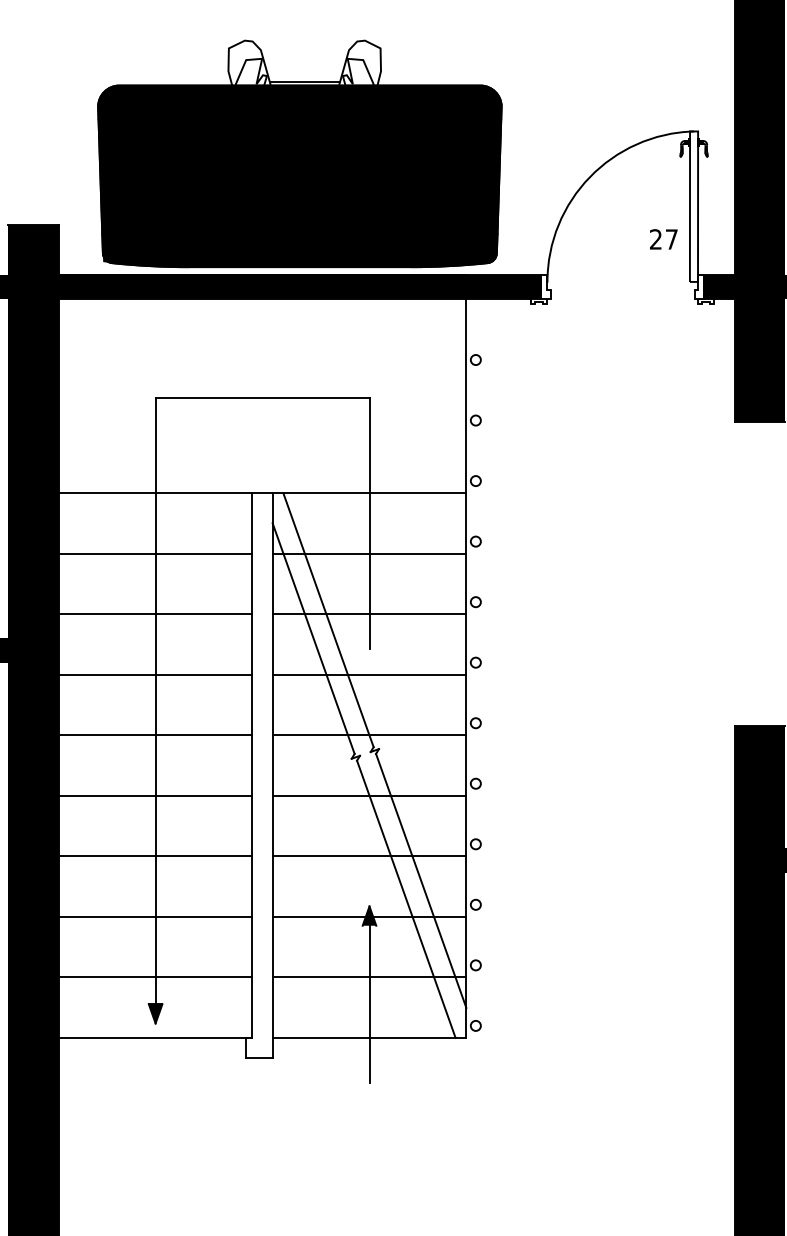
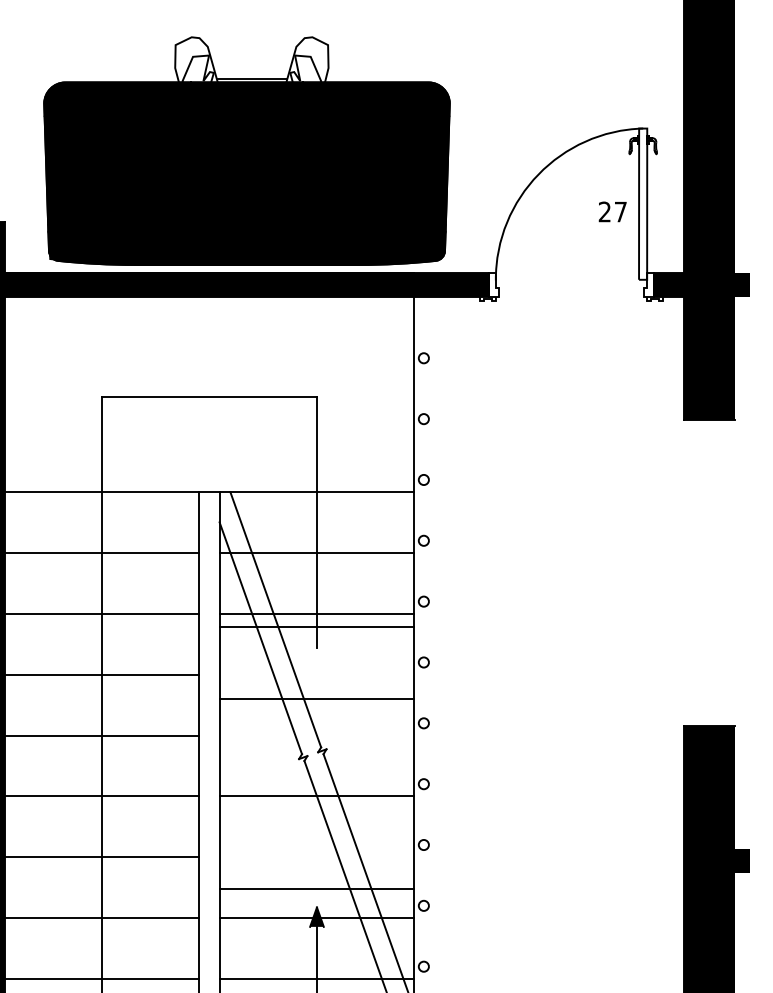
text: (663, 239) -> (612, 212), moved
line: (369, 674) -> (316, 627), moved
line: (369, 735) -> (316, 699), moved
line: (369, 856) -> (316, 889), moved

